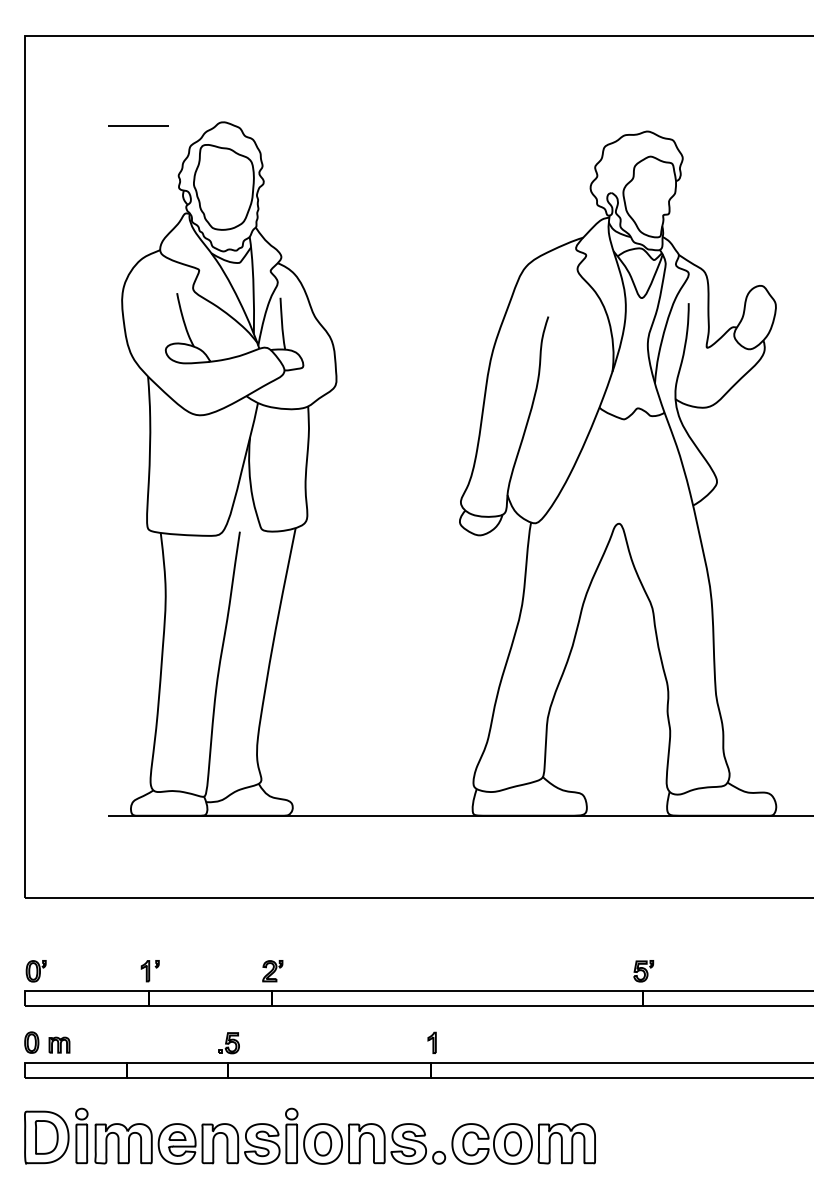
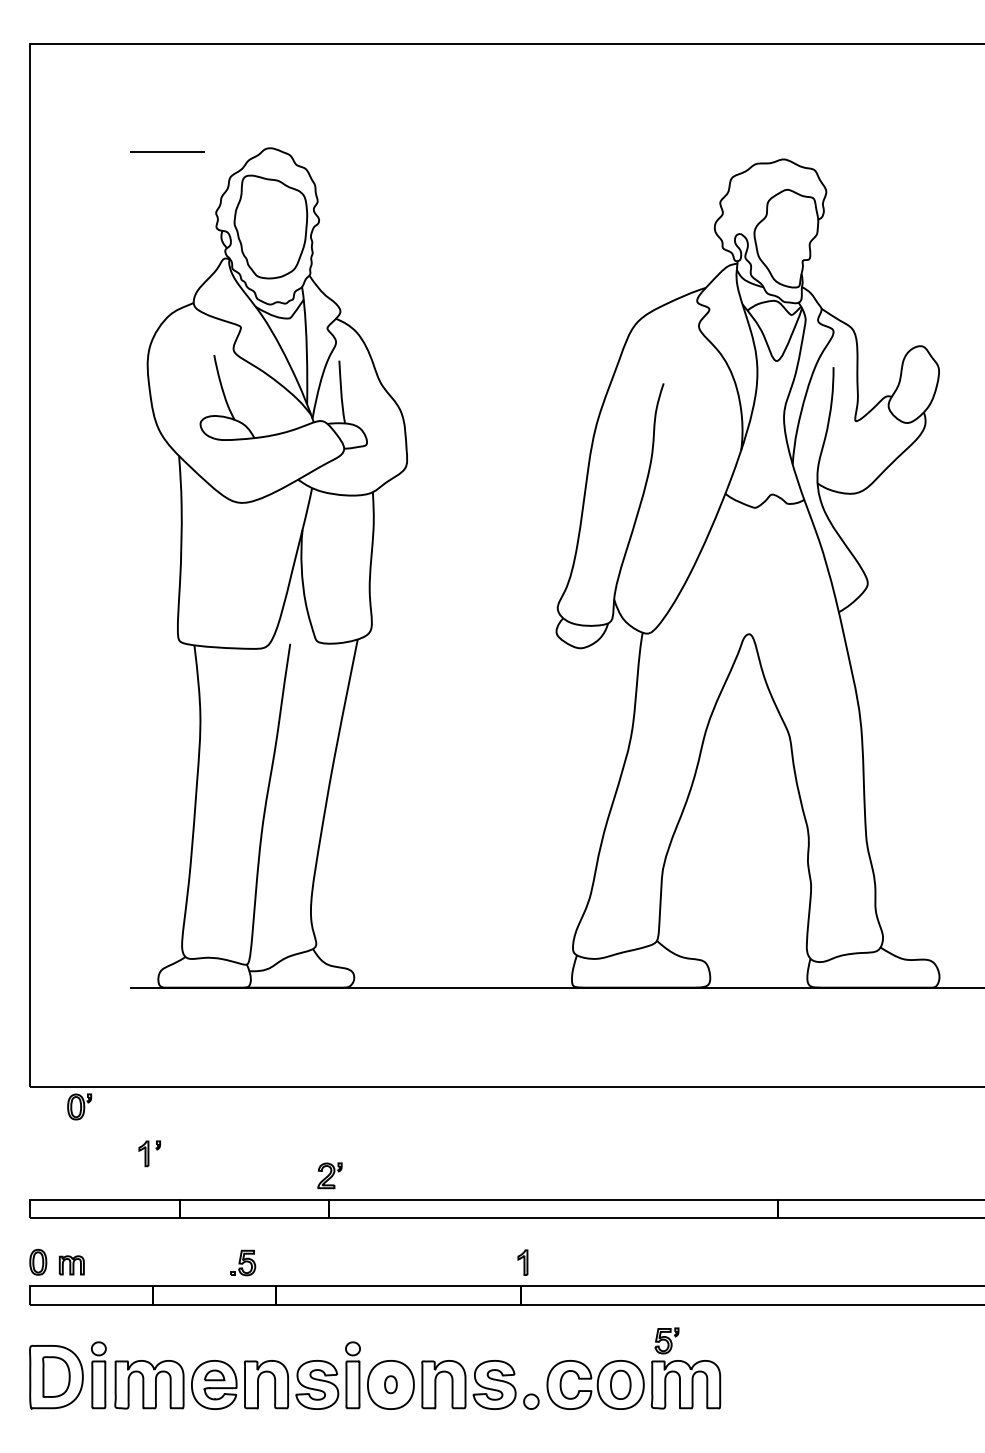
part: (36, 970) -> (79, 1106), moved
part: (150, 970) -> (149, 1153), moved
part: (643, 970) -> (666, 1340), moved
part: (229, 1042) -> (243, 1262), moved
part: (322, 1143) -> (390, 1384), size x0.6

